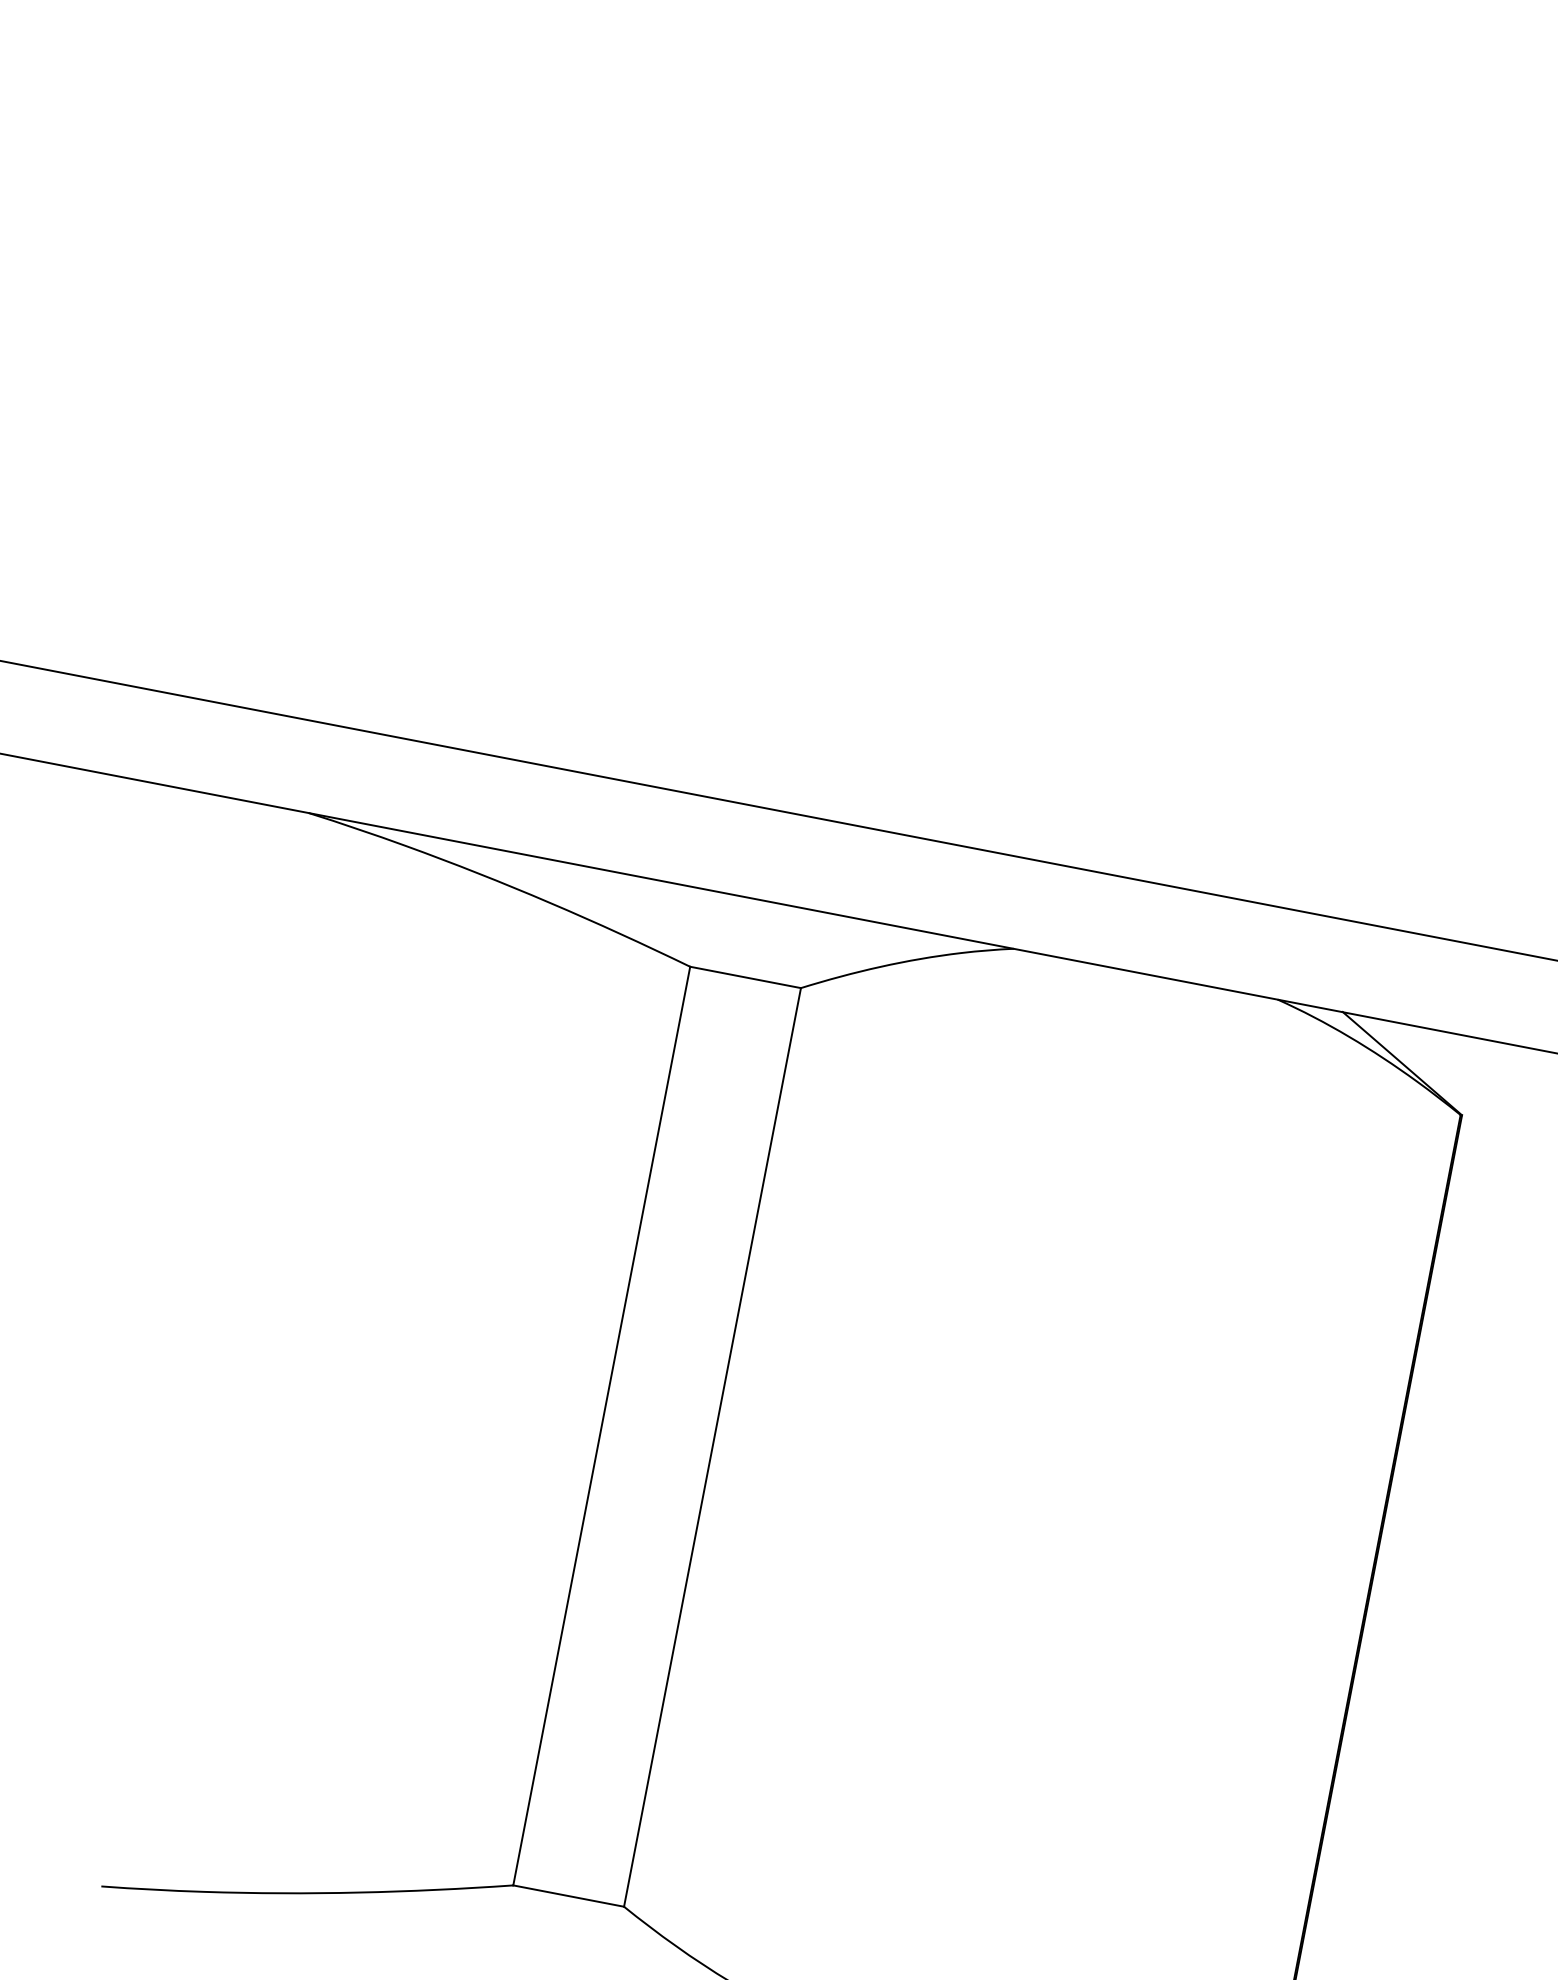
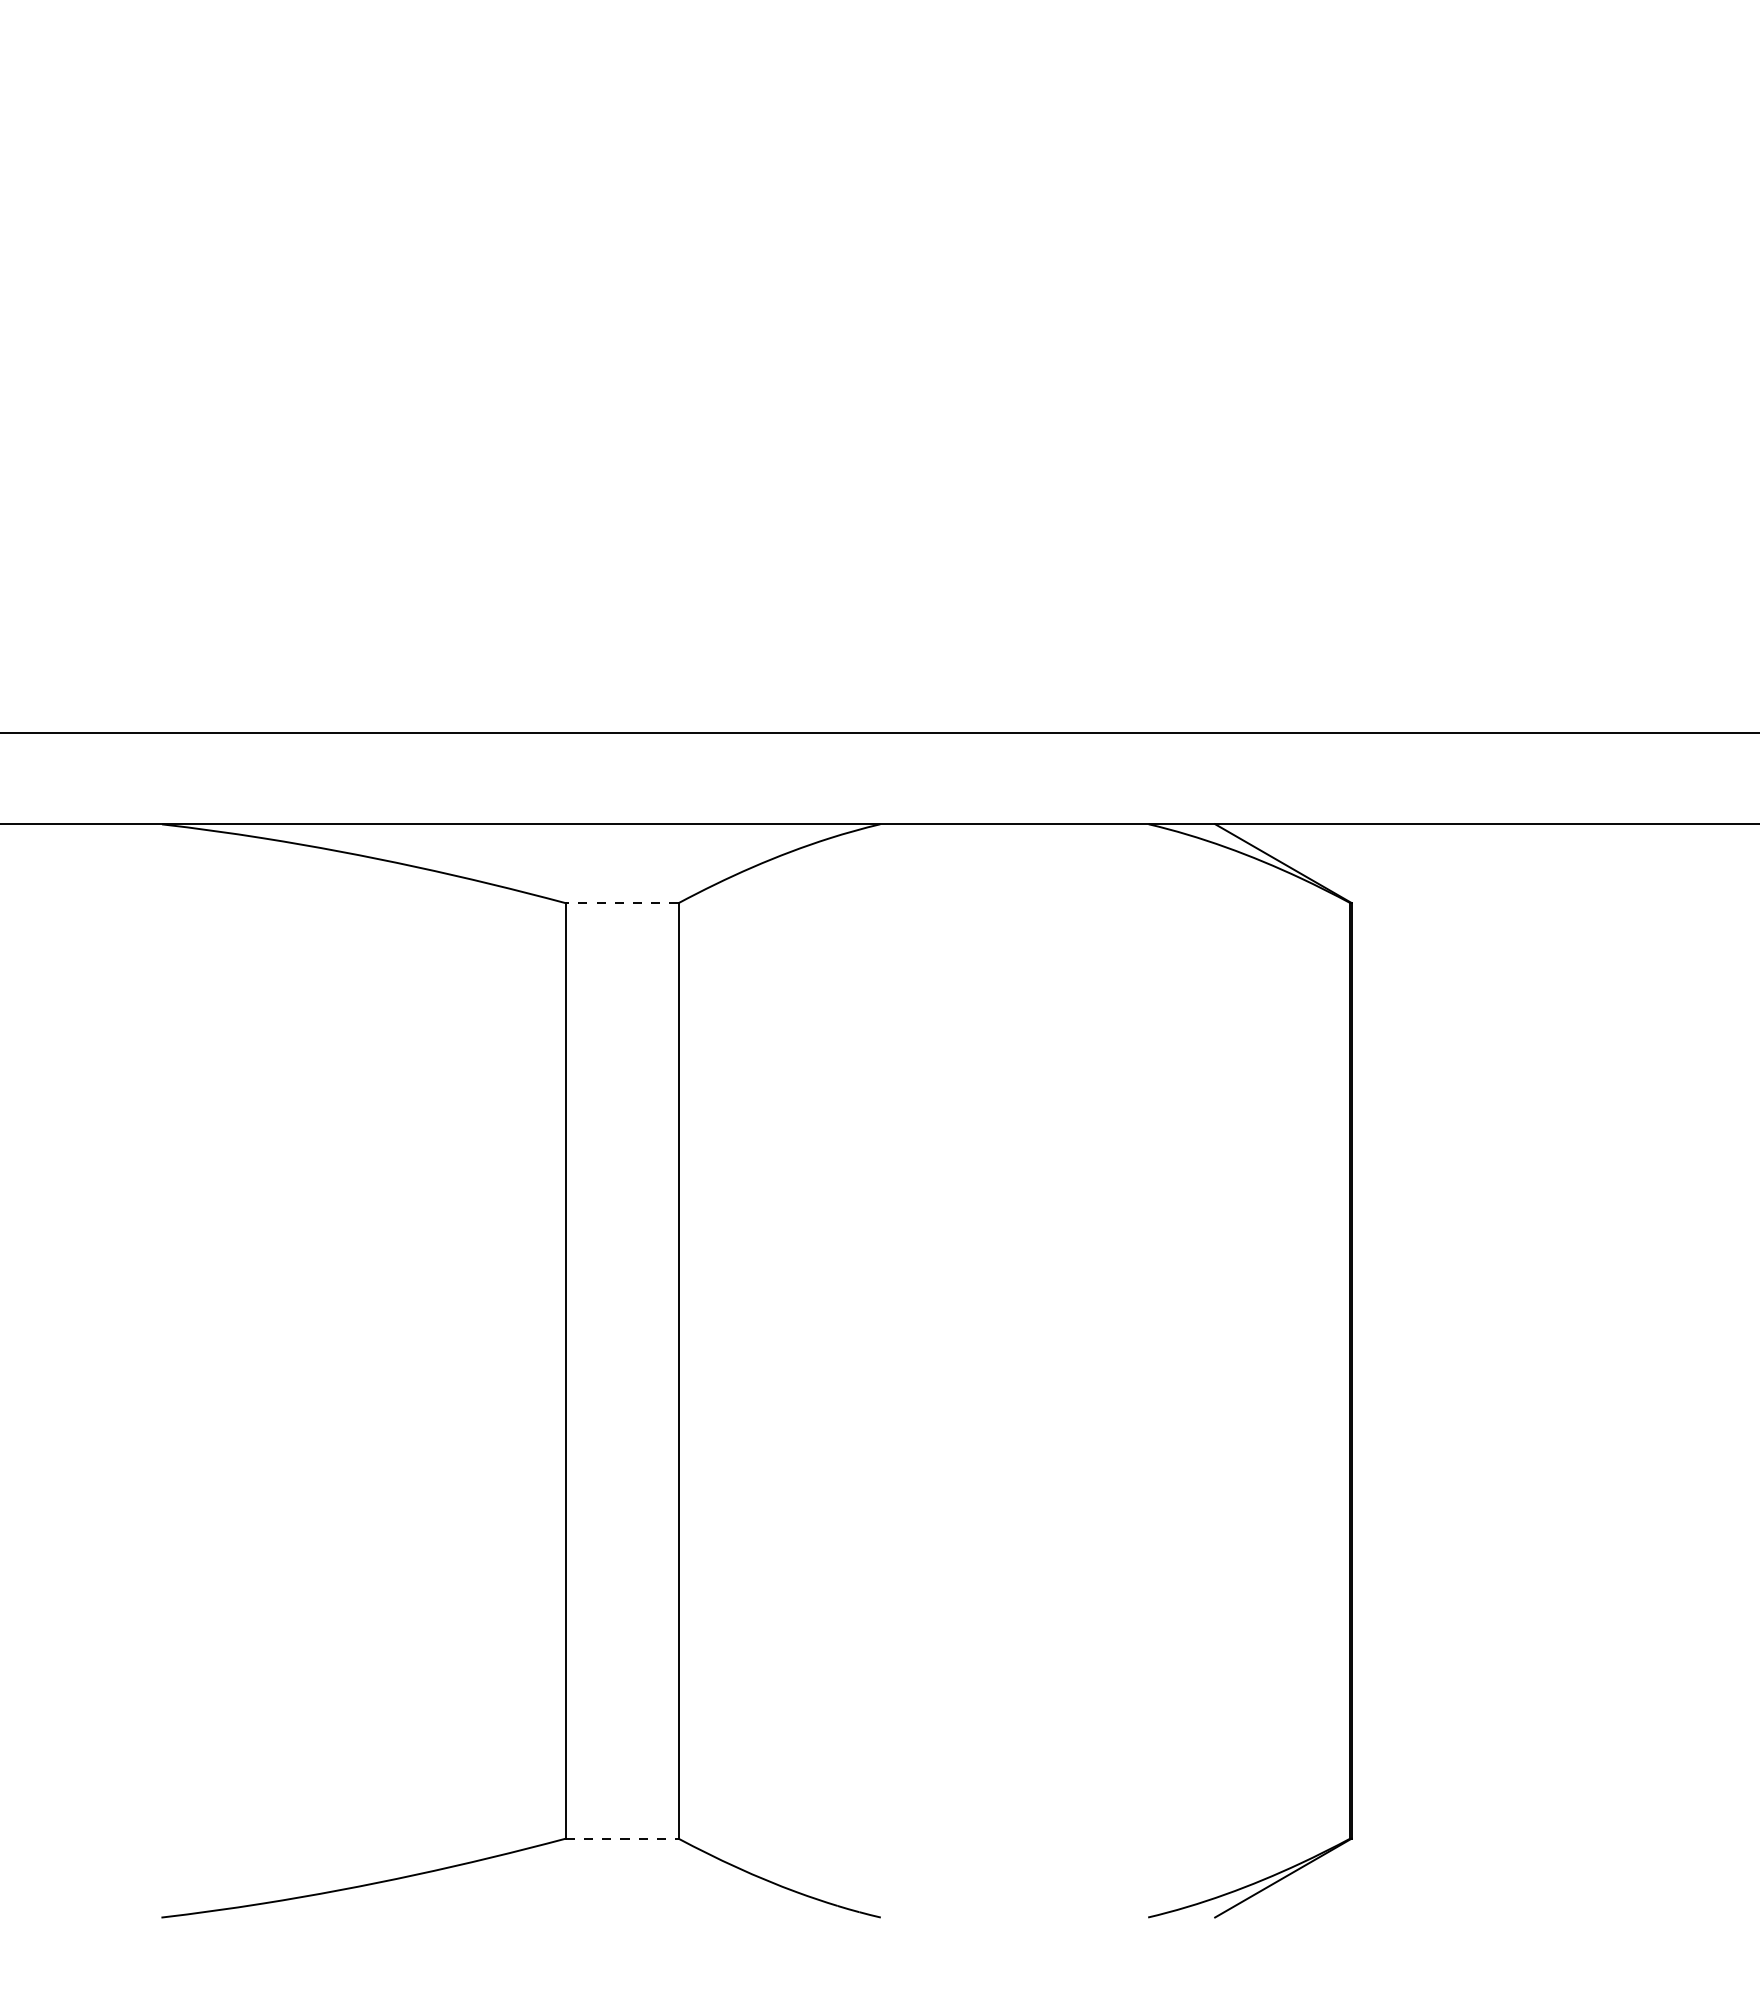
line: (744, 977) -> (621, 903), solid -> dashed
line: (569, 1895) -> (622, 1838), solid -> dashed

